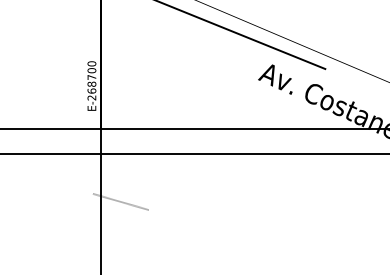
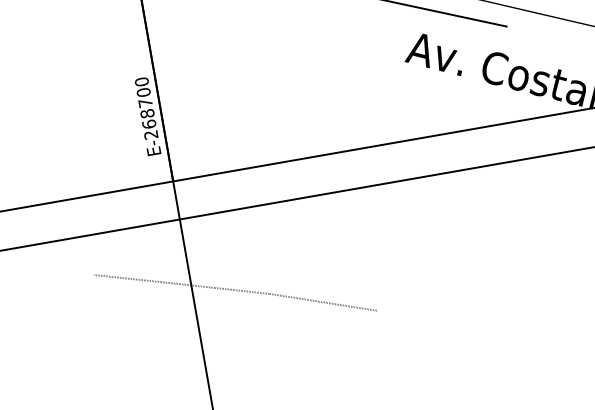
line: (67, 186) -> (137, 279), added
line: (181, 221) -> (324, 302), added

